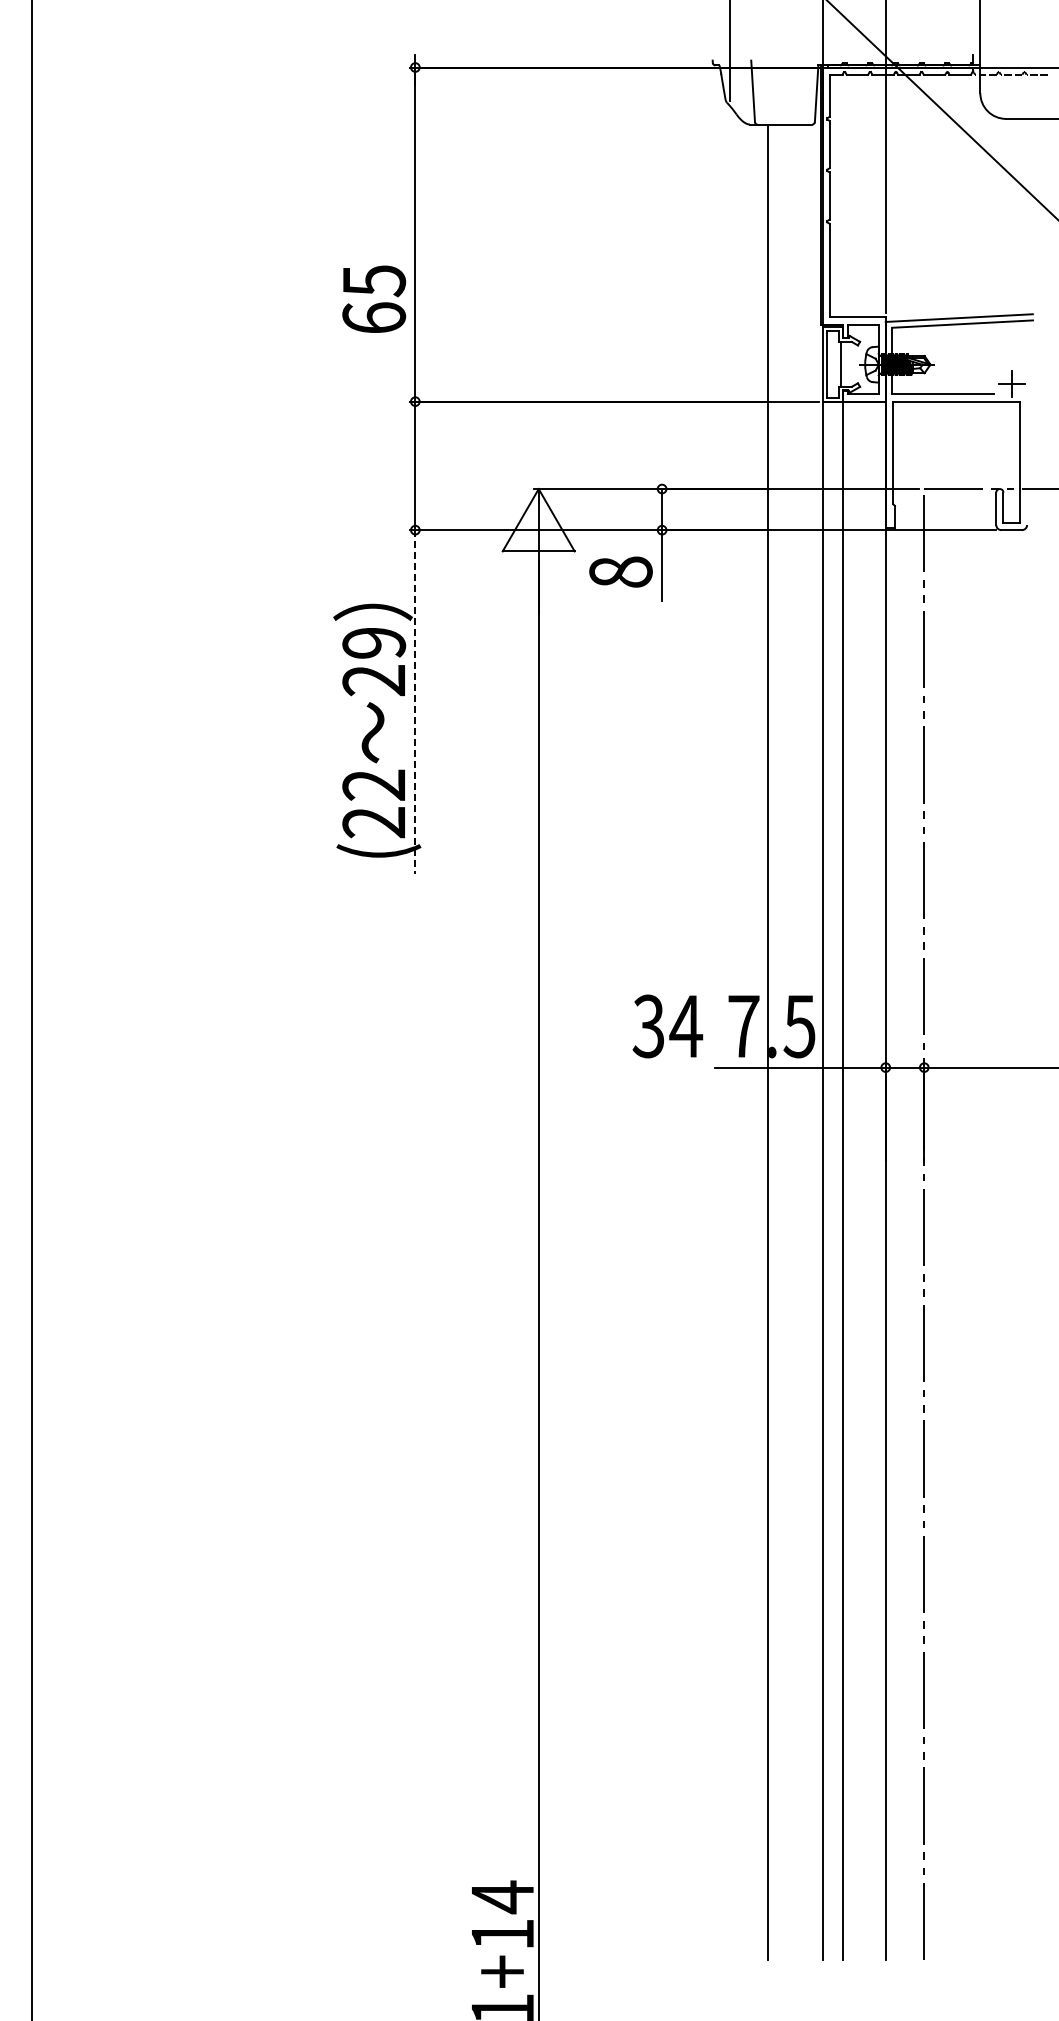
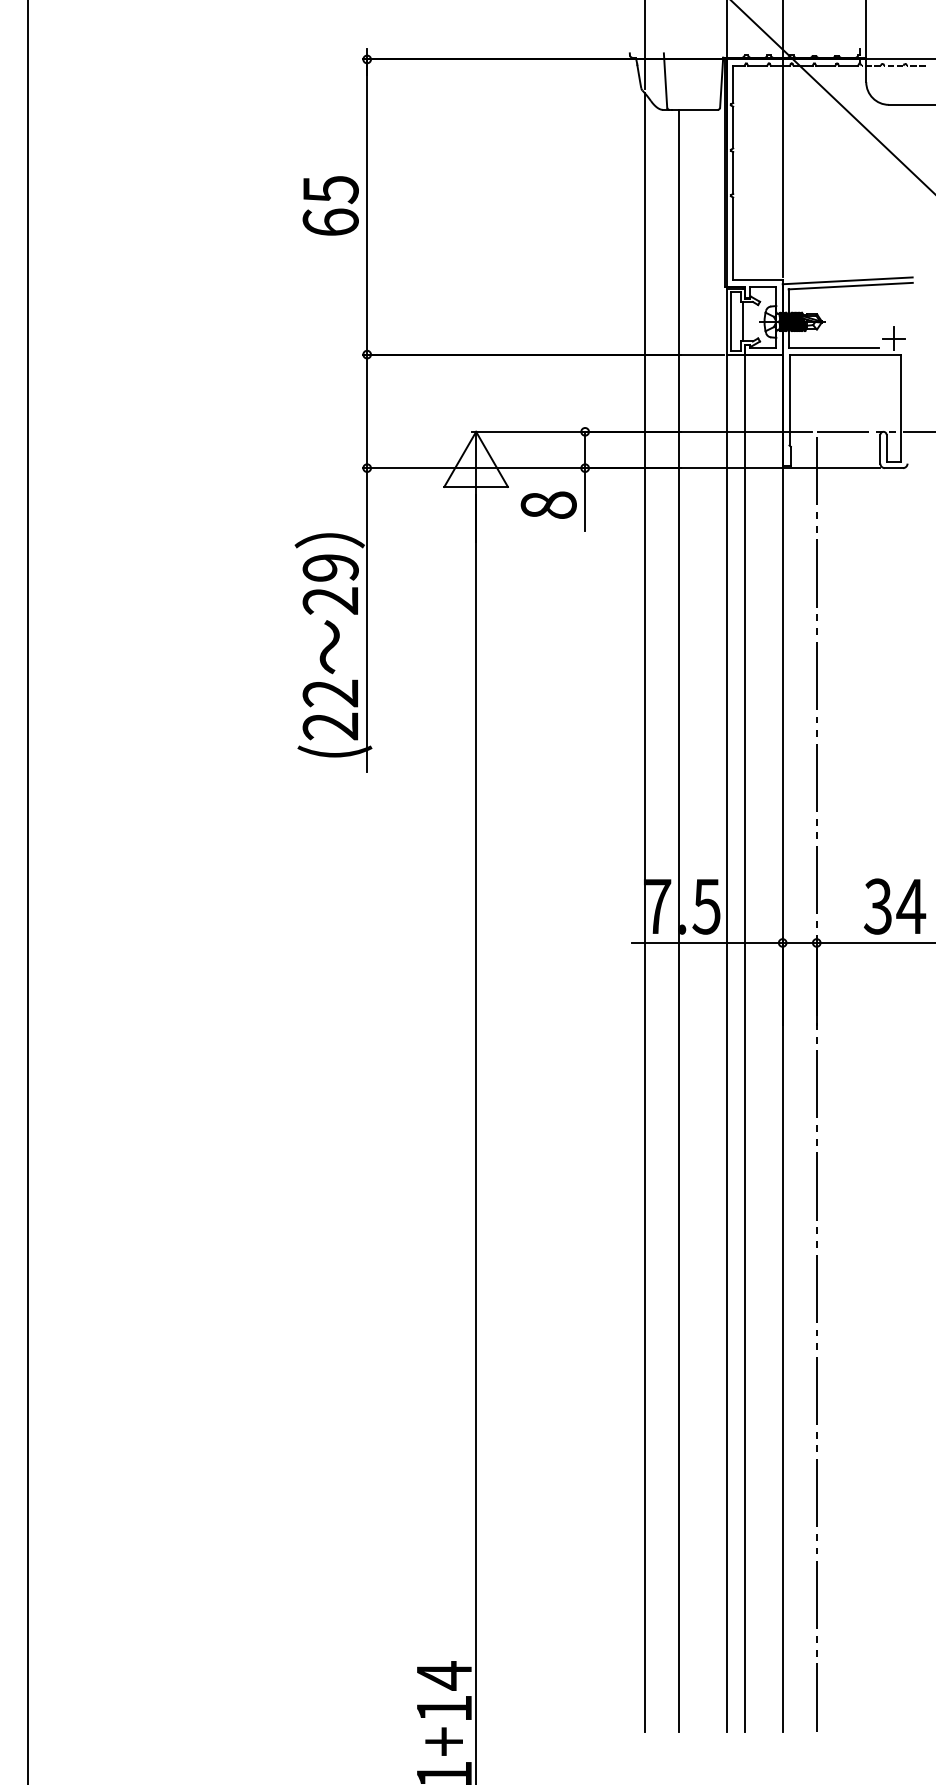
text: (374, 298) -> (331, 205), moved
line: (415, 702) -> (367, 620), dashed -> solid
text: (667, 1026) -> (894, 906), moved
line: (729, 1033) -> (644, 912), added

